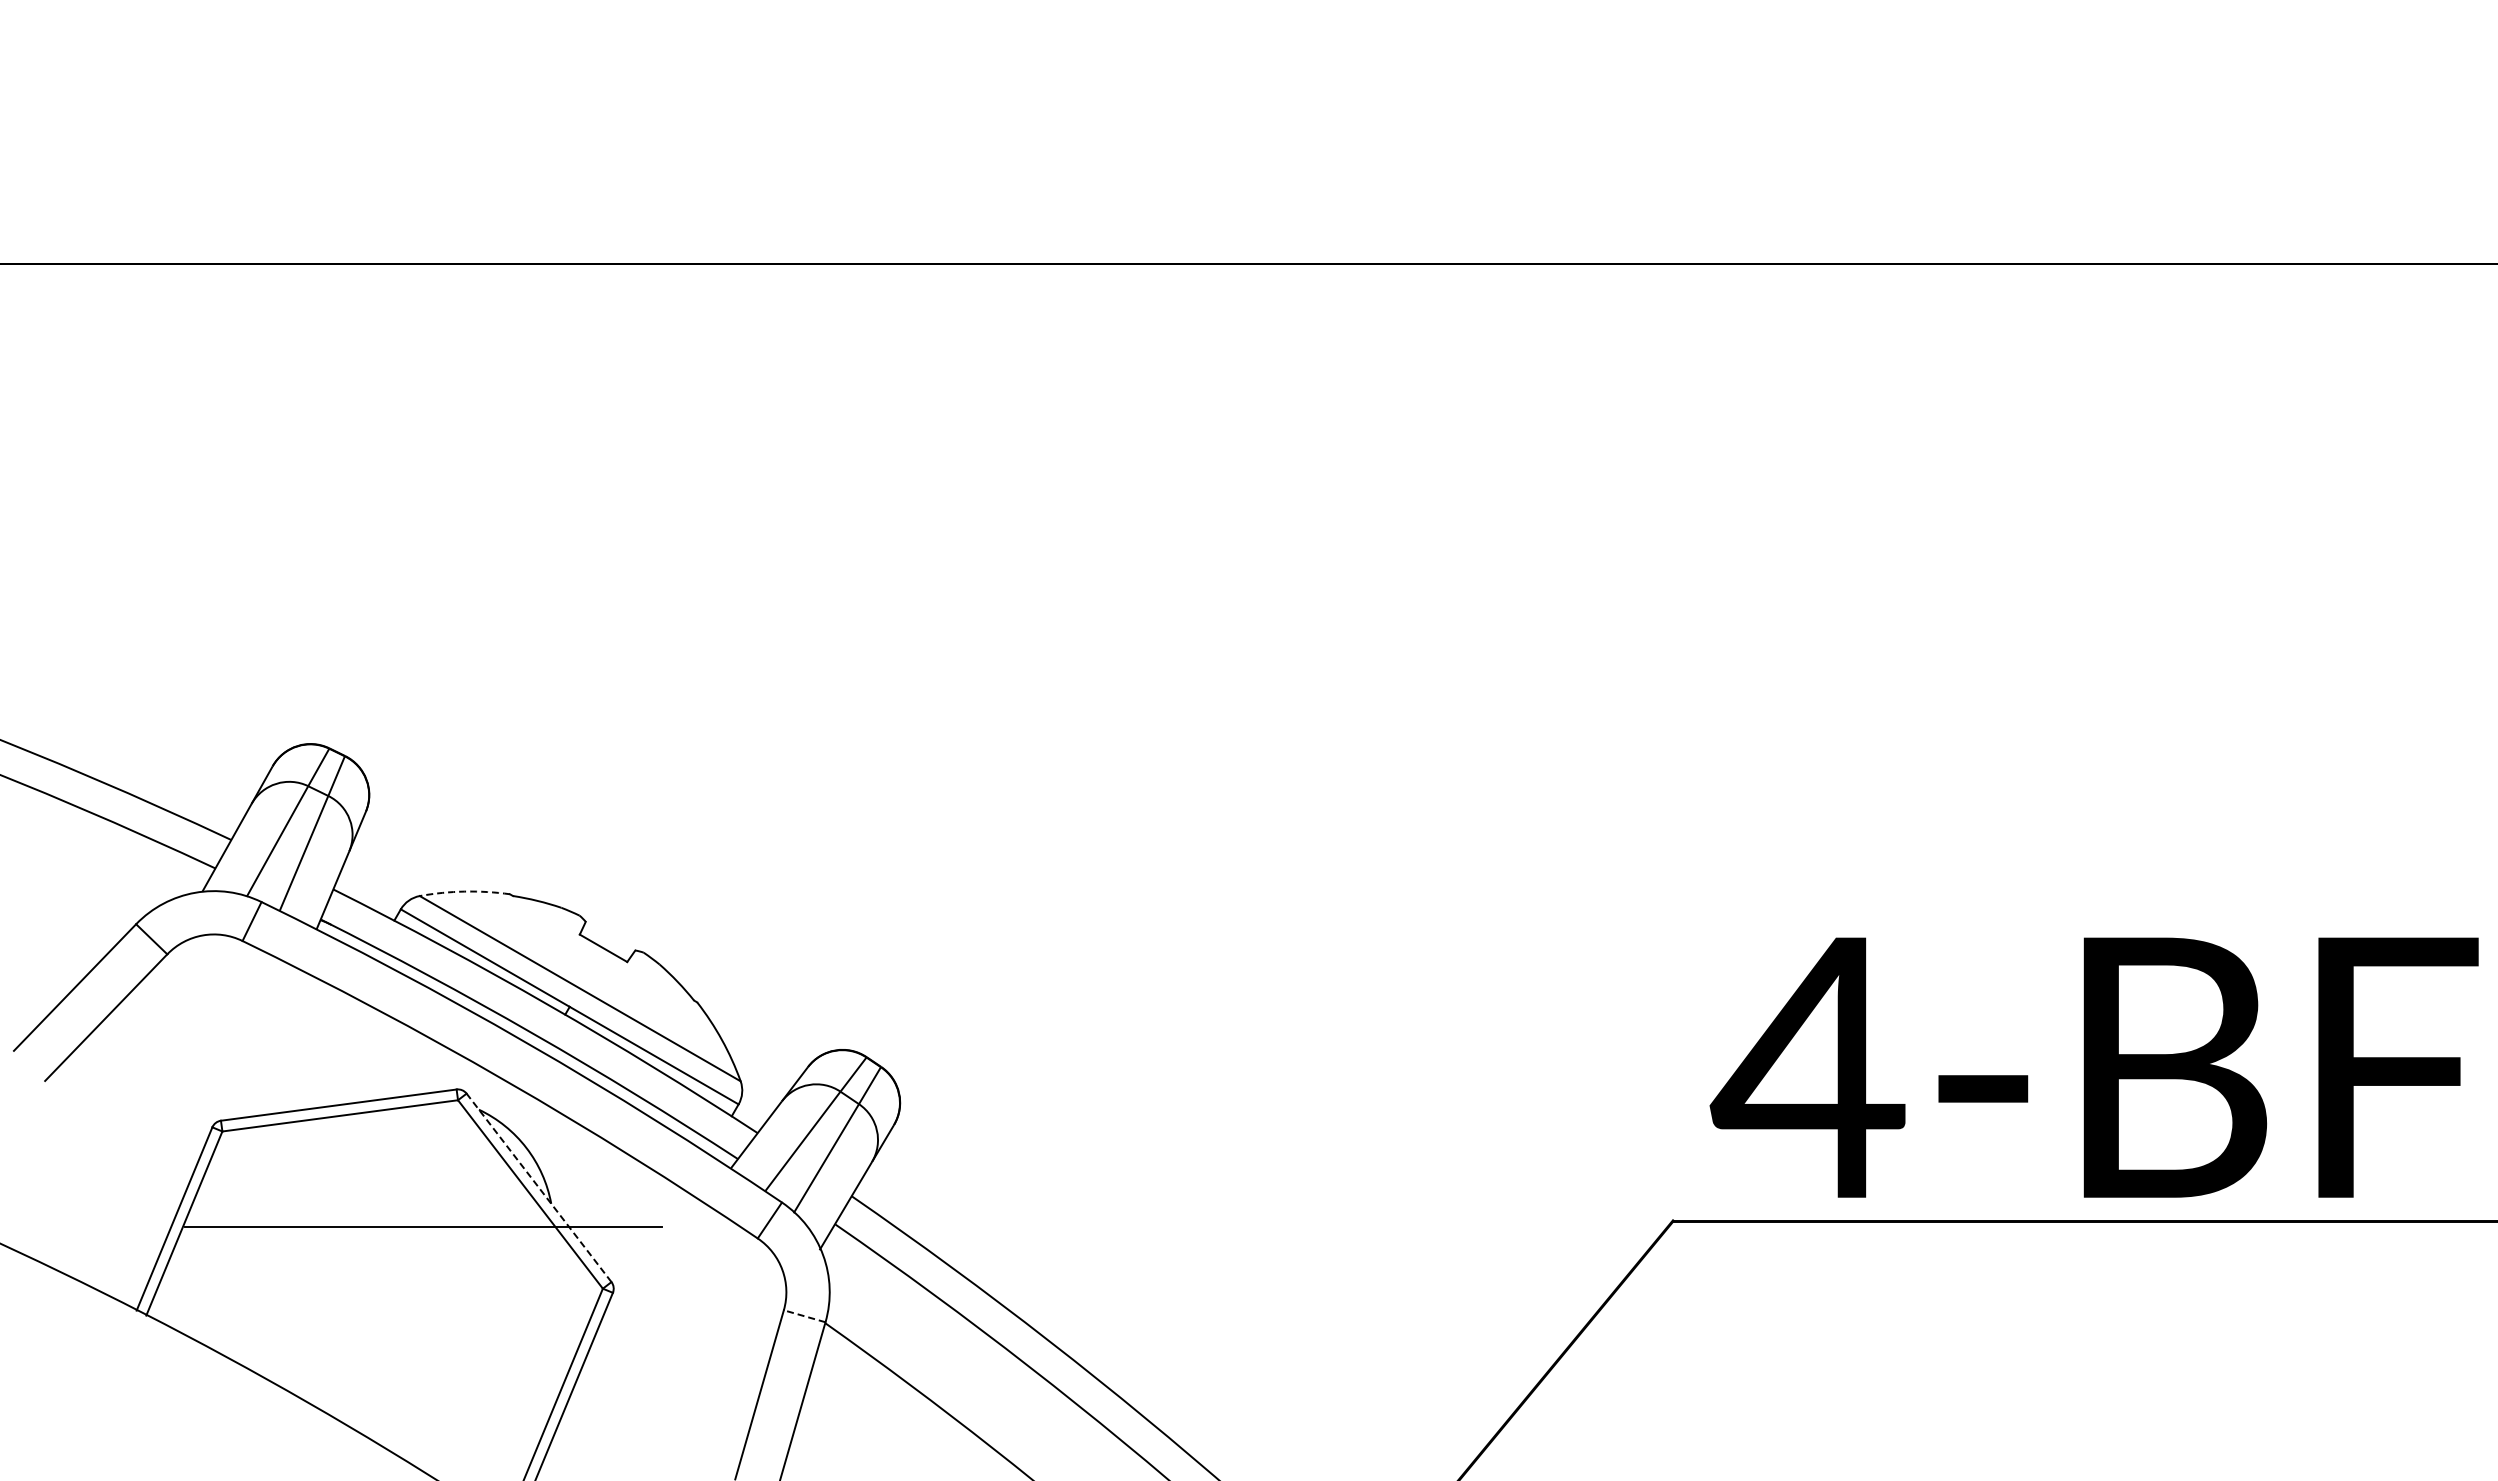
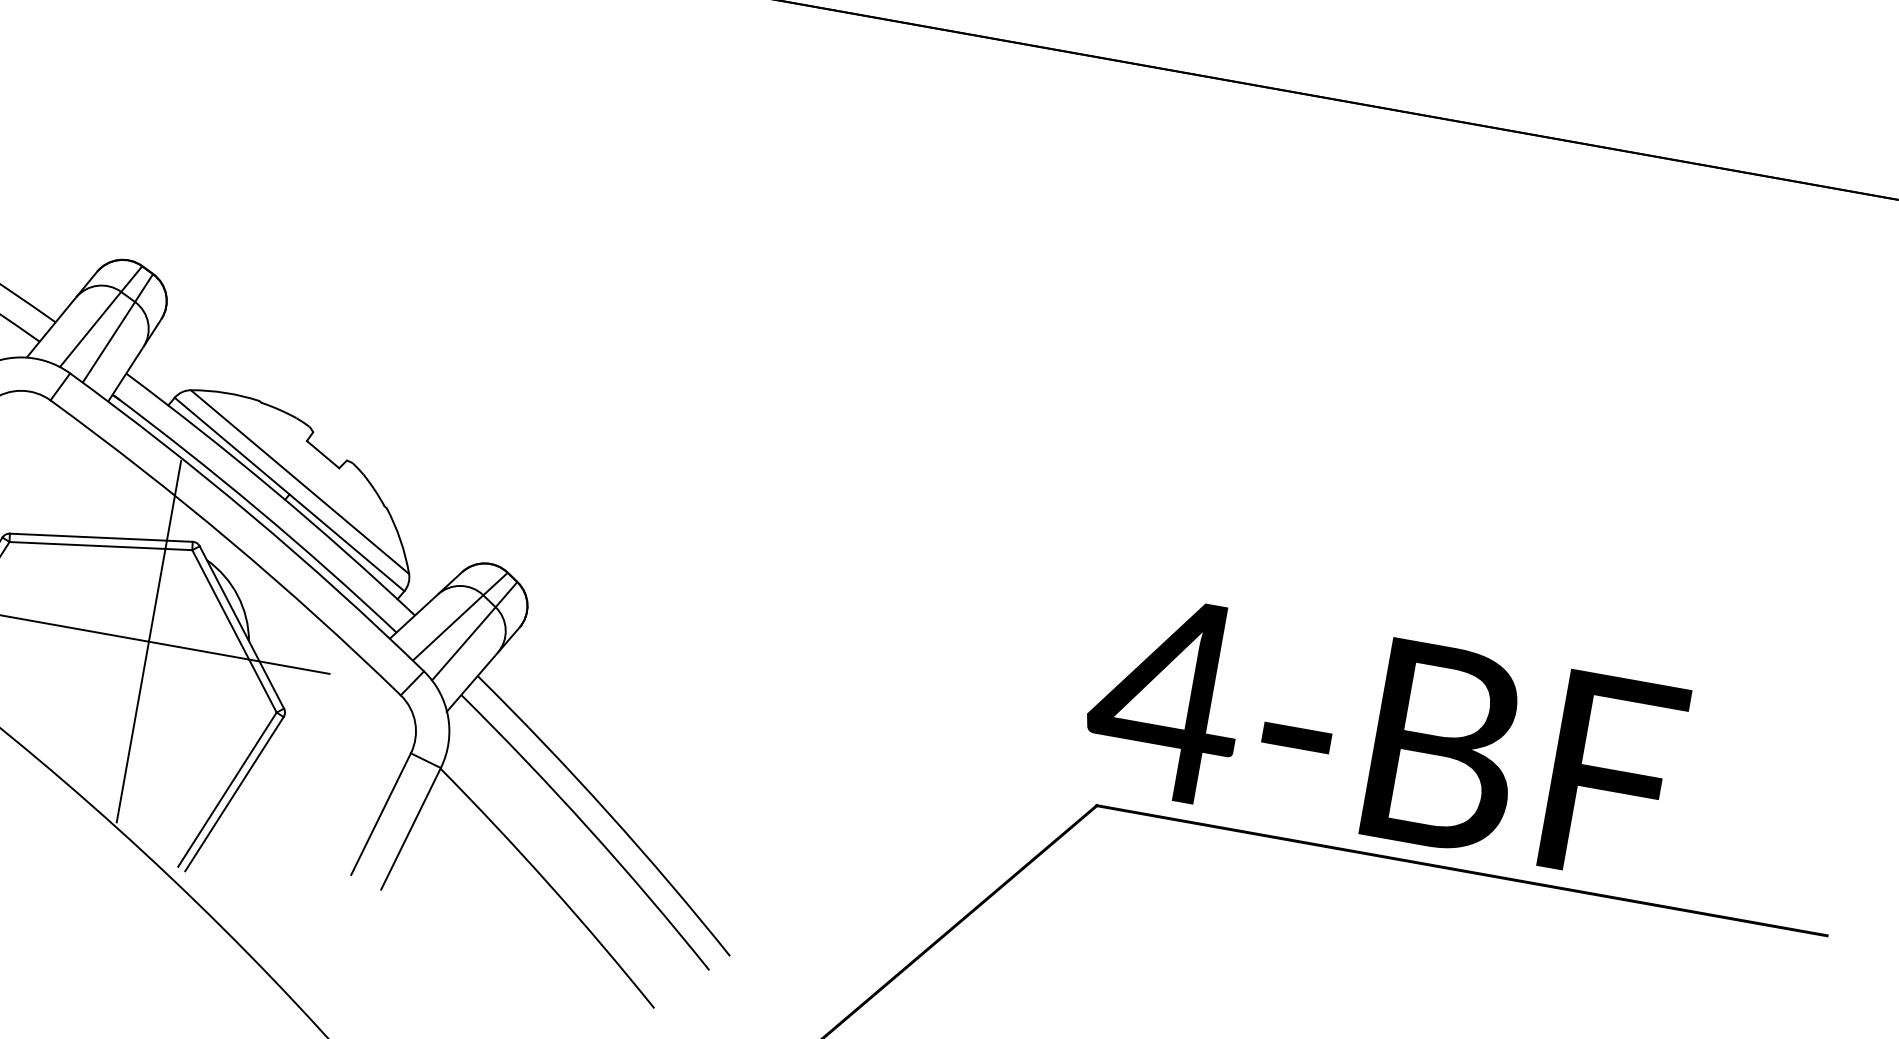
arc: (464, 891) -> (225, 392), dashed -> solid
text: (2093, 1067) -> (1383, 736), moved
line: (539, 1187) -> (242, 627), dashed -> solid
line: (423, 1226) -> (149, 641), added
line: (804, 1316) -> (425, 760), dashed -> solid

